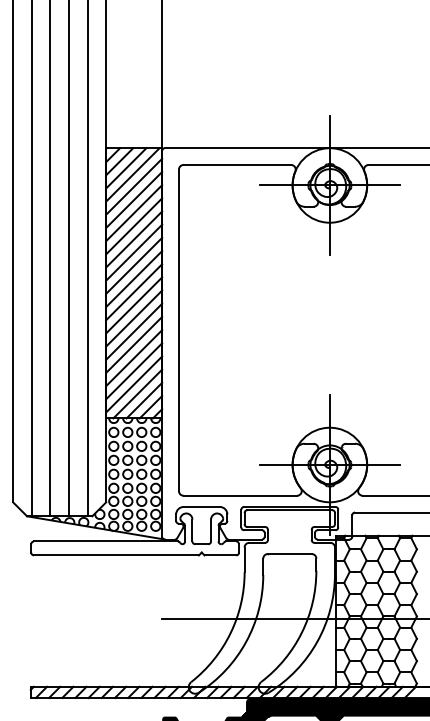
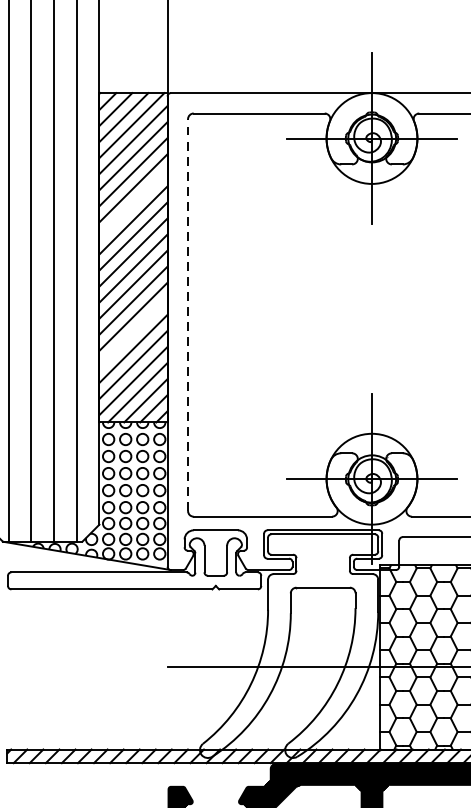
line: (134, 239) -> (133, 204), removed
line: (178, 330) -> (187, 315), solid -> dashed
line: (134, 344) -> (133, 332), removed

